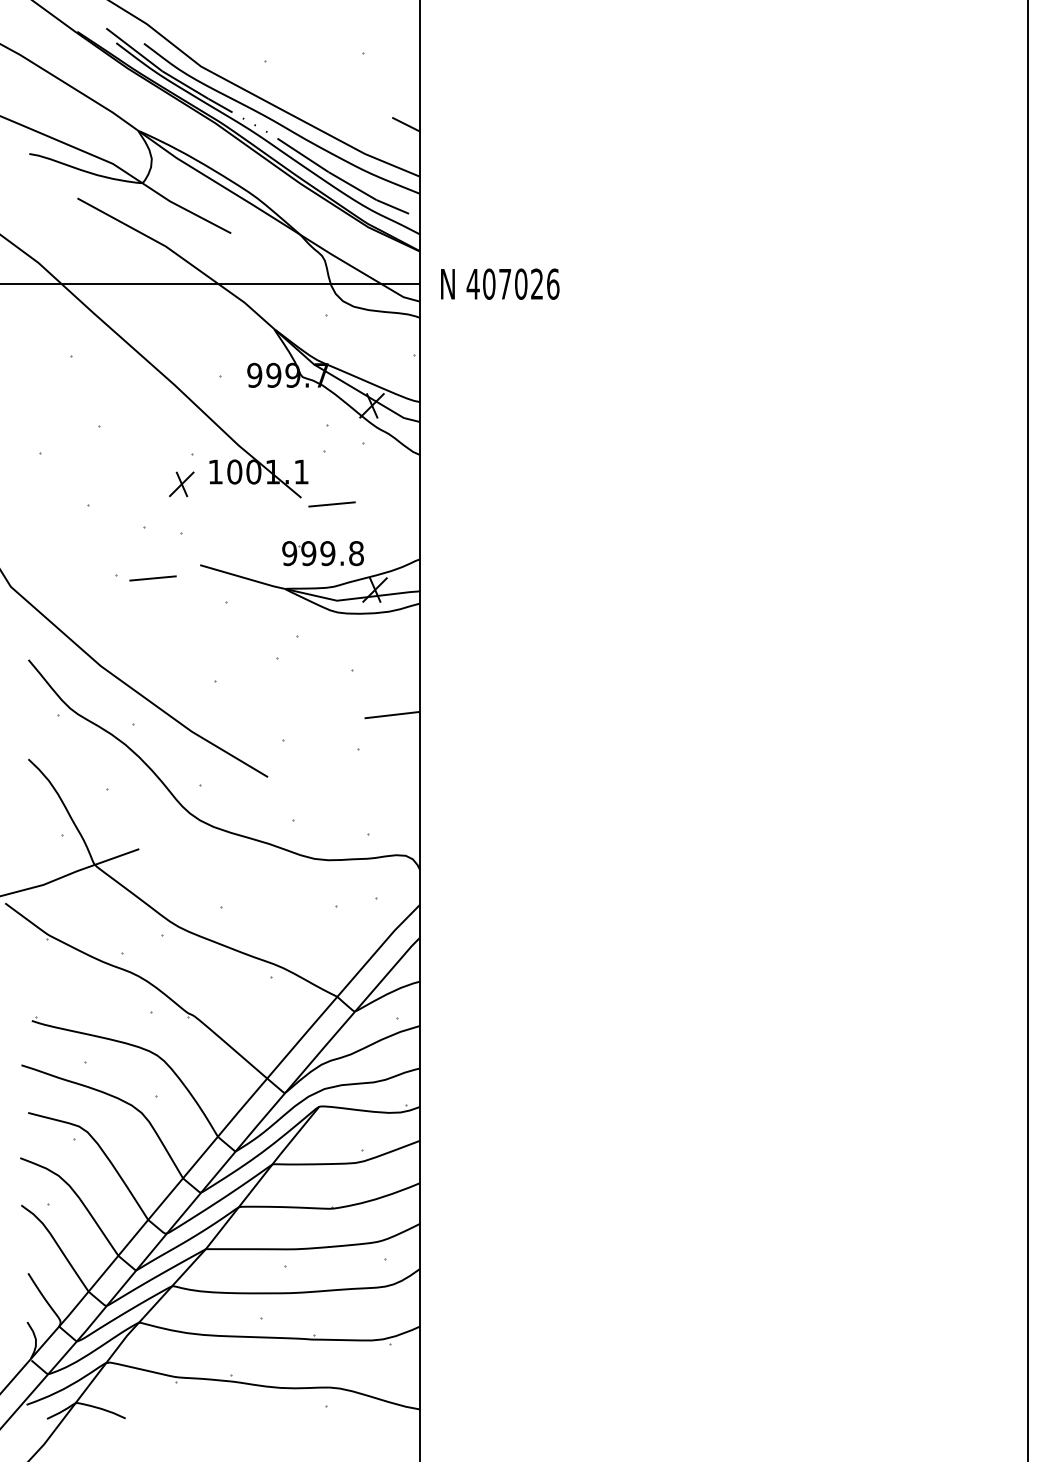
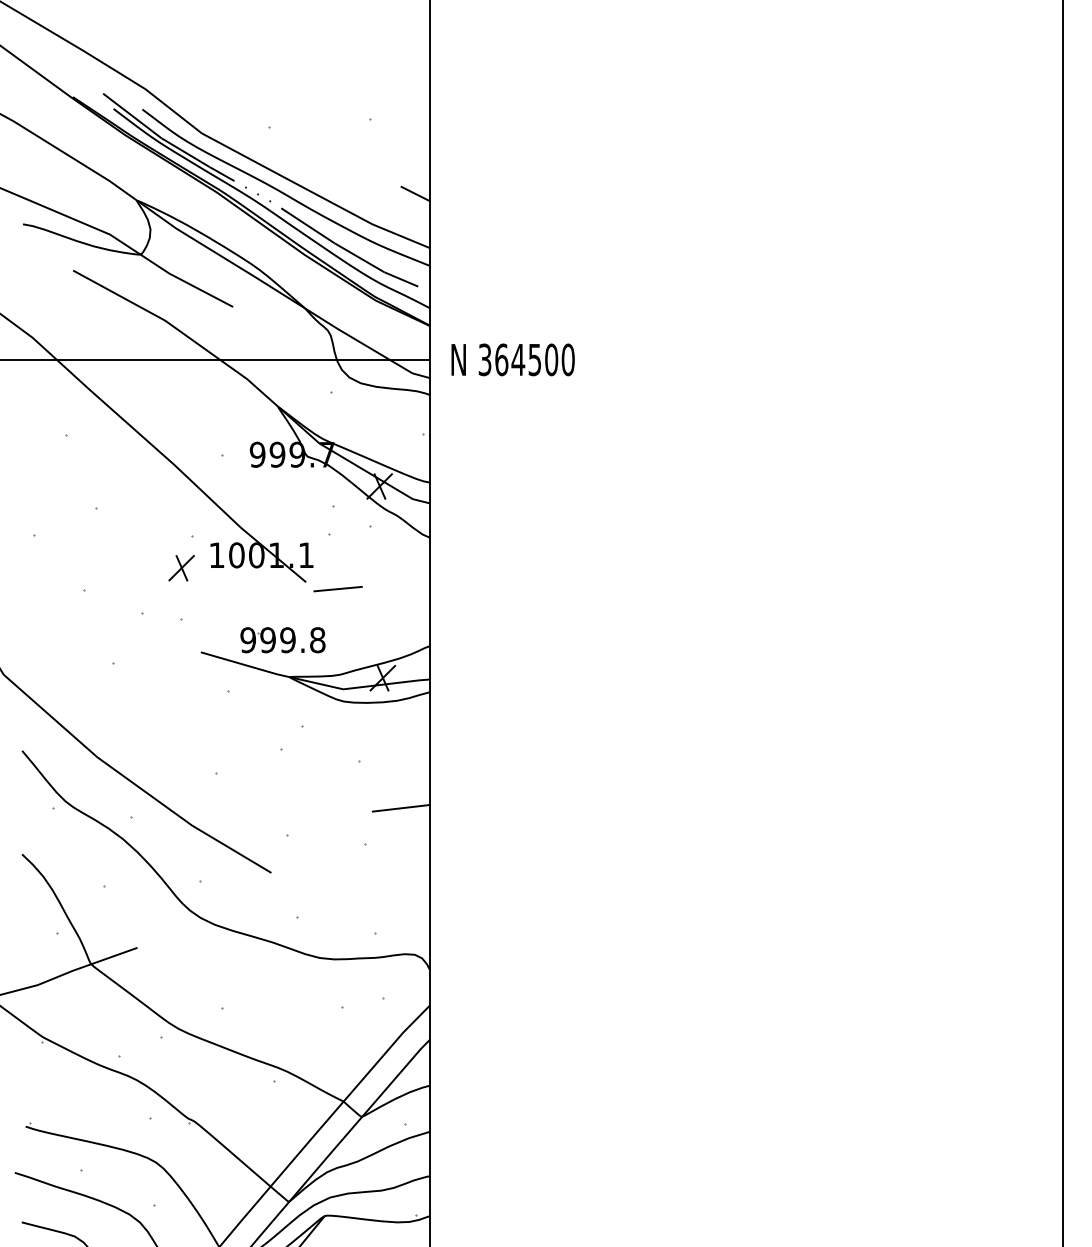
text: (512, 283) -> (525, 359), 407026 -> 364500
part: (322, 553) -> (282, 640), moved
line: (152, 578) -> (151, 666), removed

